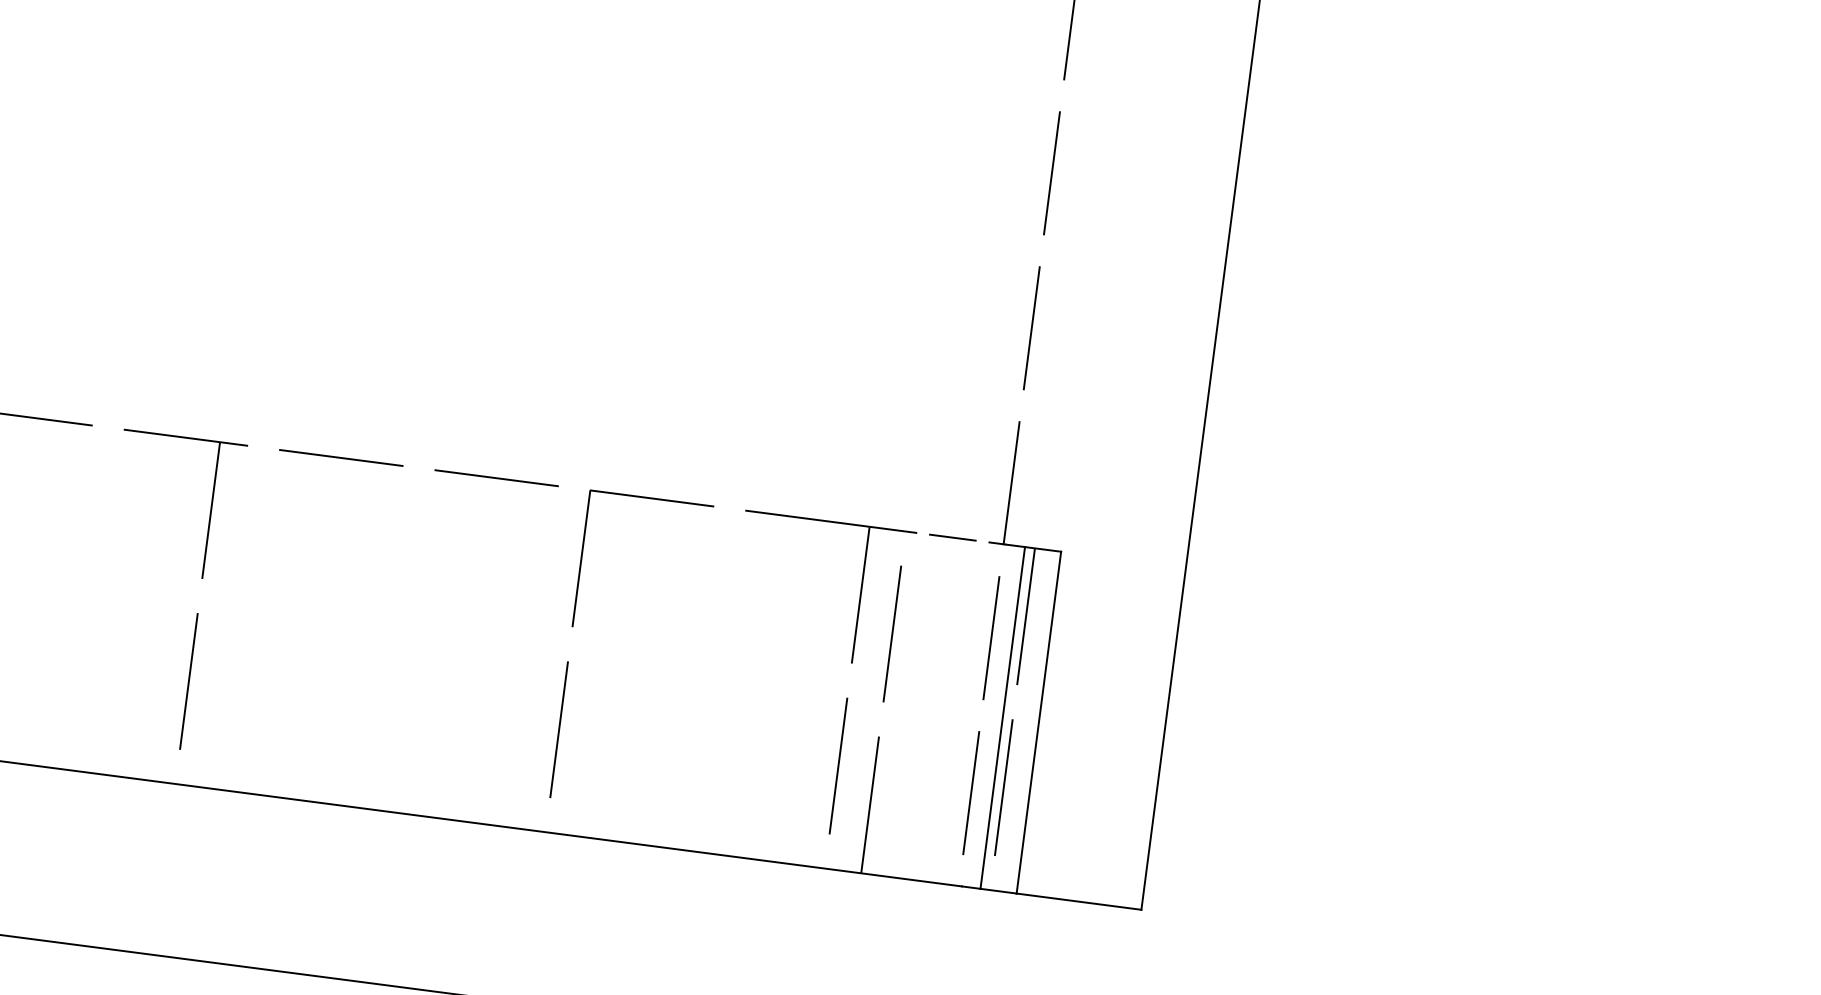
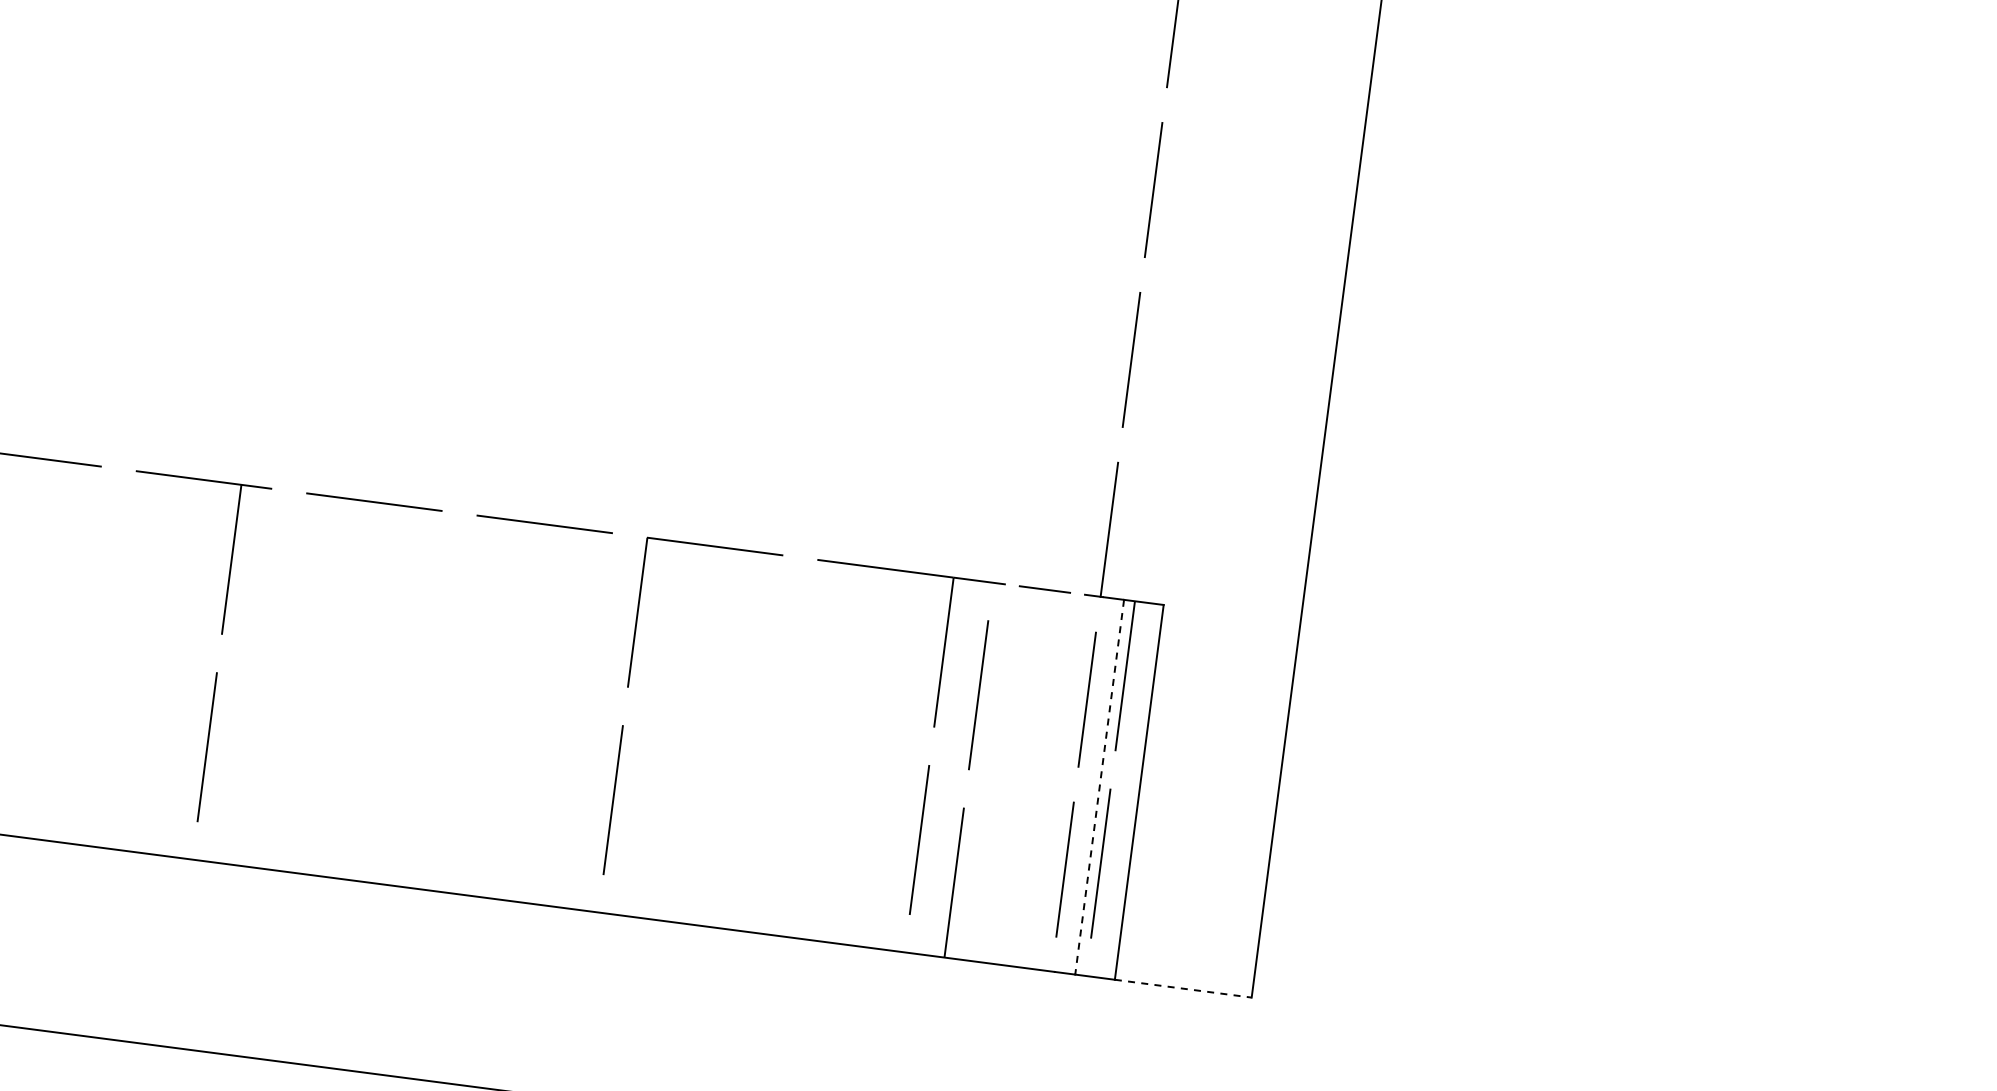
line: (1002, 718) -> (1099, 787), solid -> dashed
line: (1079, 901) -> (1183, 988), solid -> dashed

